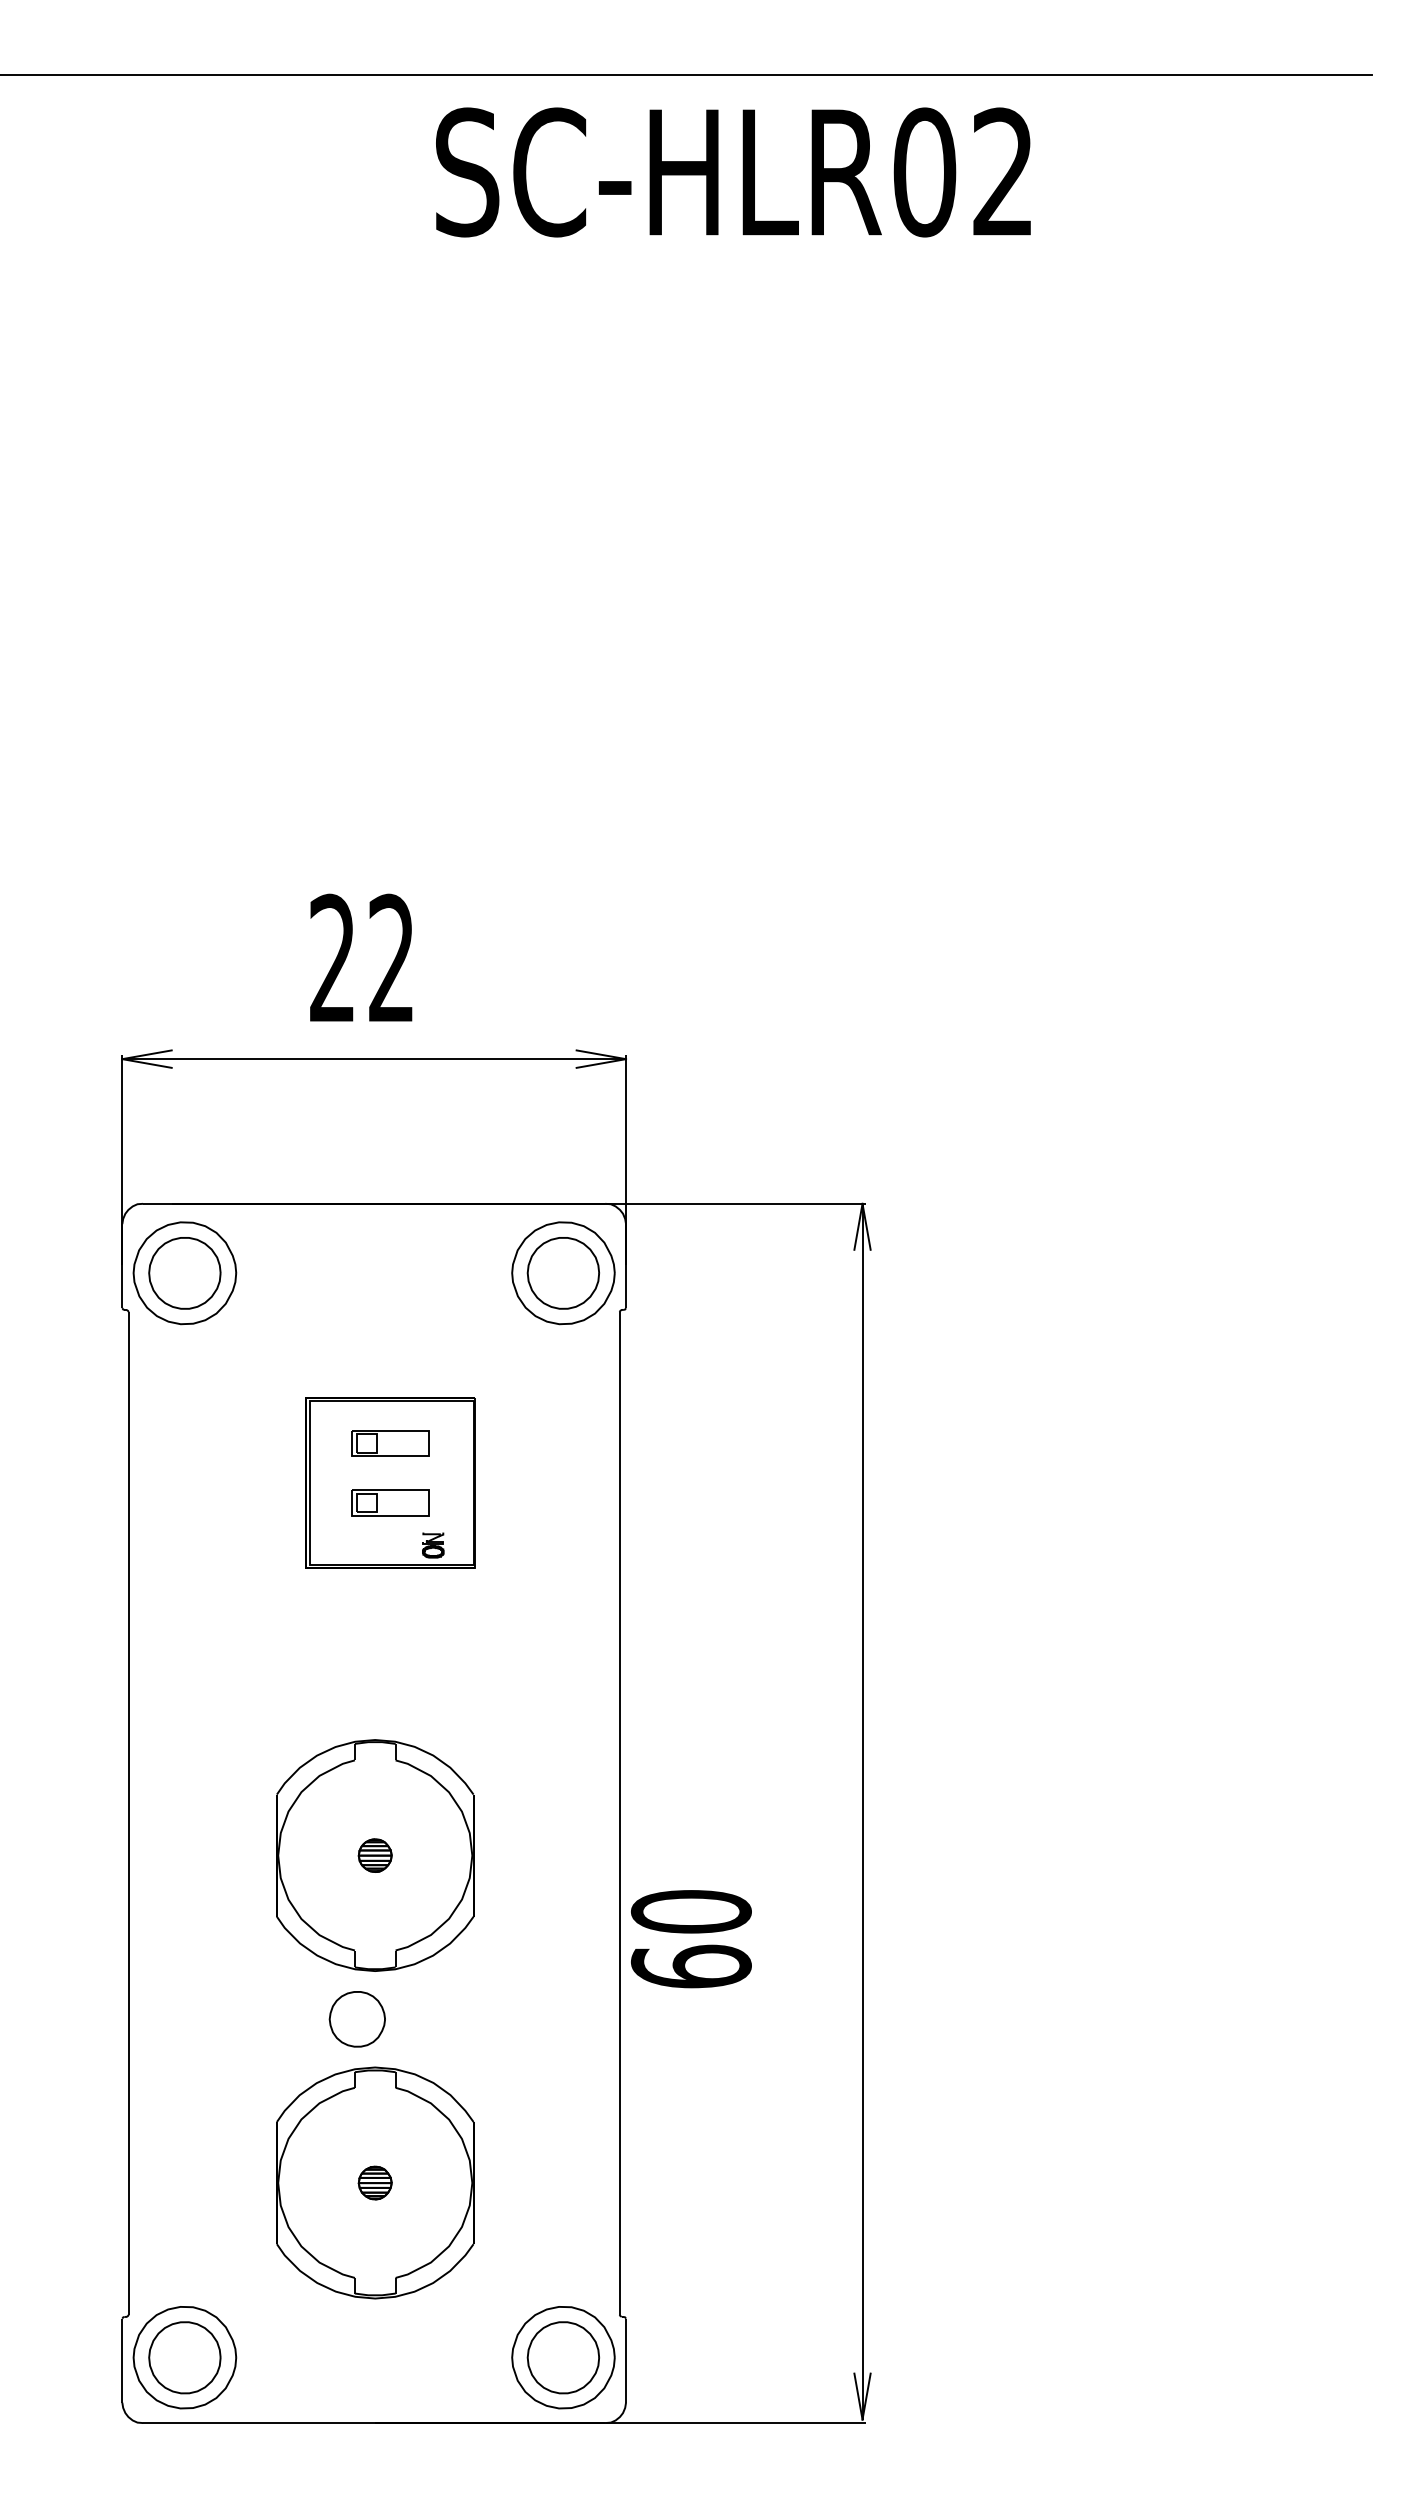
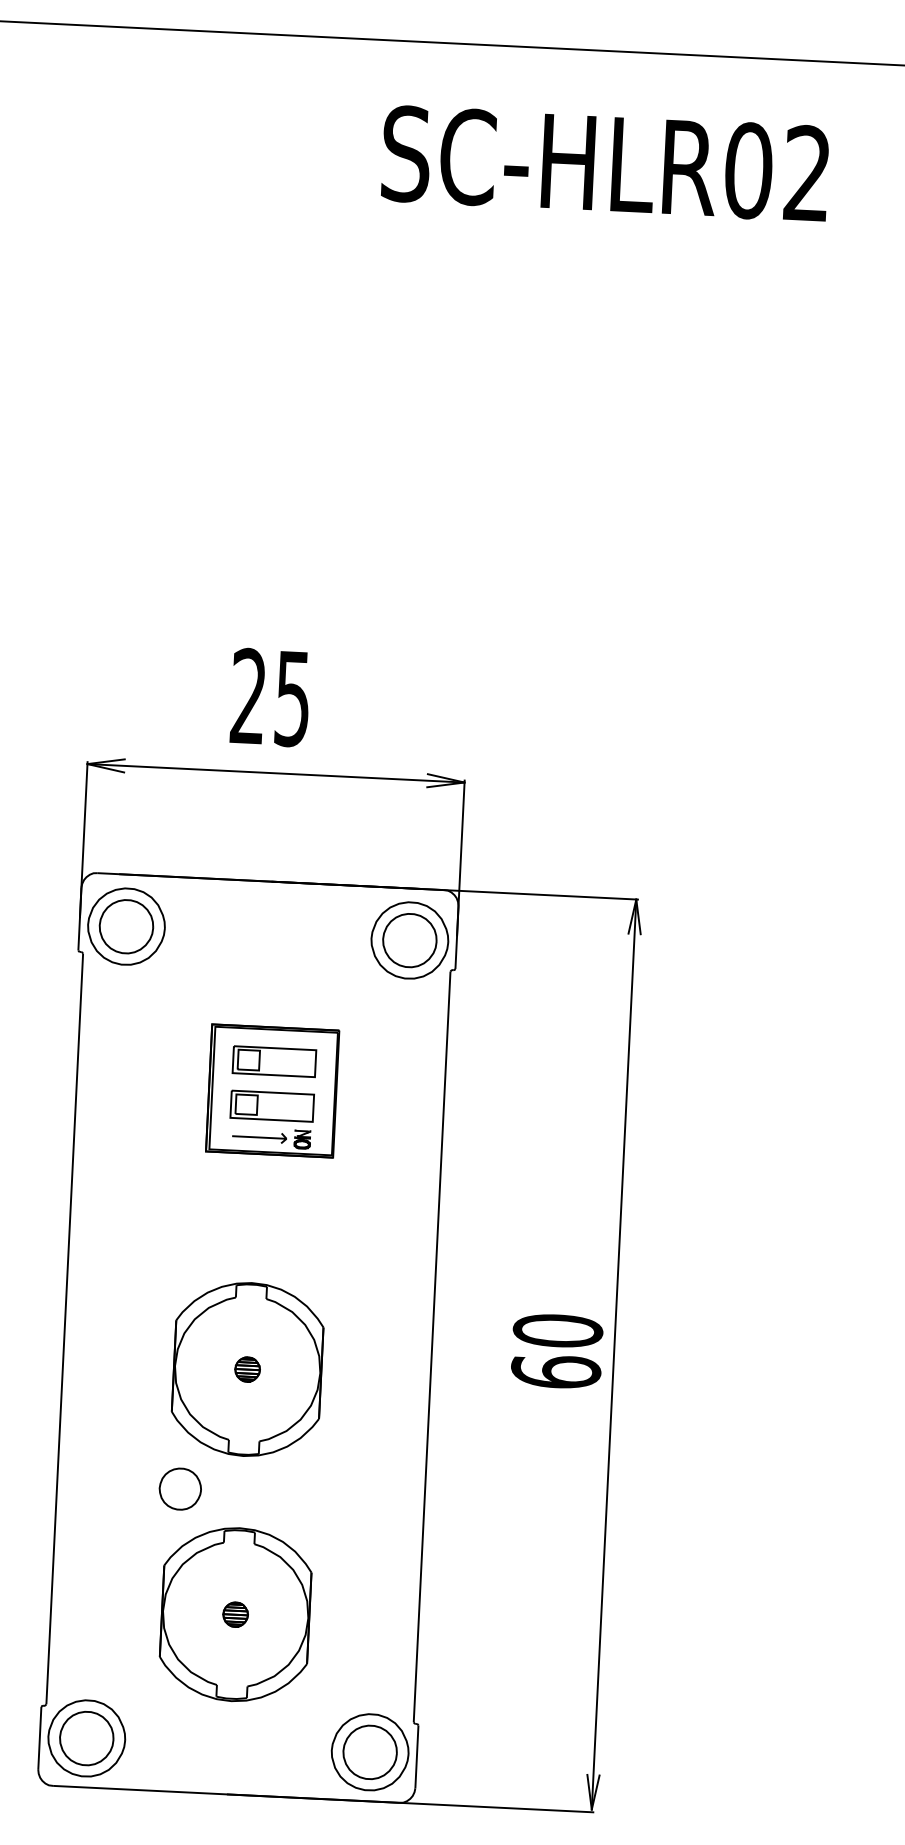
text: (733, 172) -> (605, 163), moved
text: (391, 958) -> (292, 698), 22 -> 25
part: (390, 1443) -> (274, 1061), size x1.43
part: (390, 1502) -> (272, 1105), size x1.43
part: (375, 1545) -> (259, 1137), added
text: (691, 1939) -> (557, 1351), moved
part: (356, 2019) -> (179, 1489), moved

